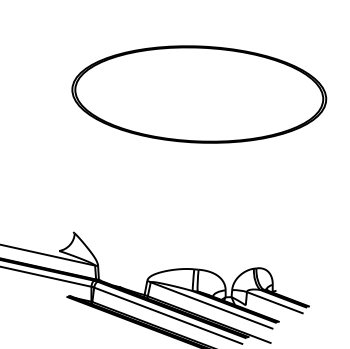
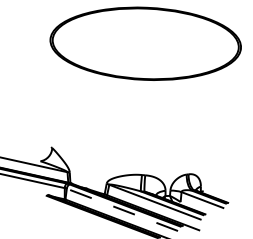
line: (167, 315) -> (121, 209), solid -> dashed

